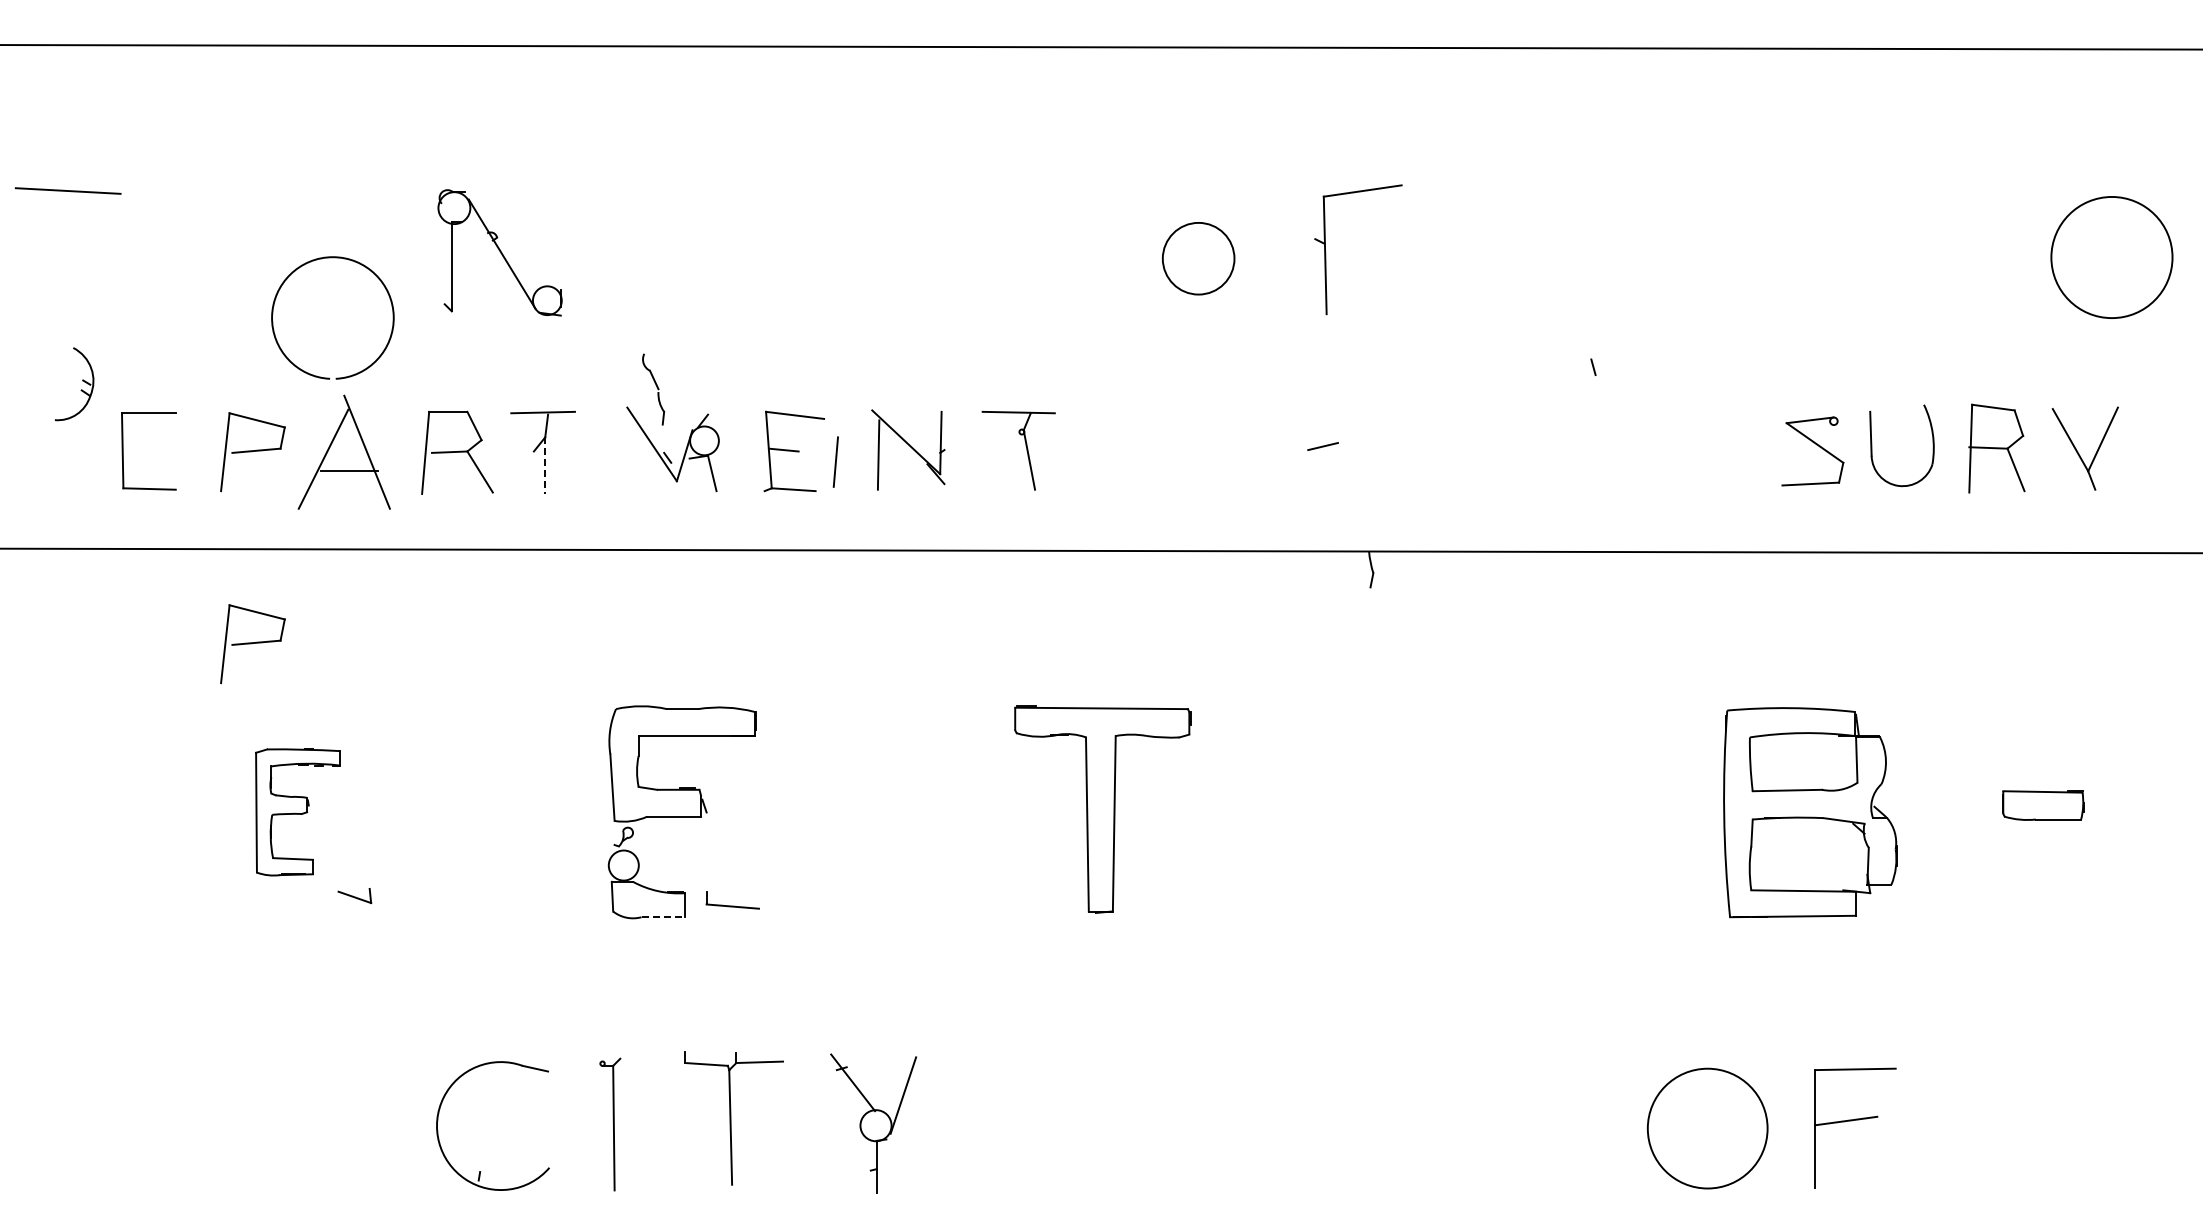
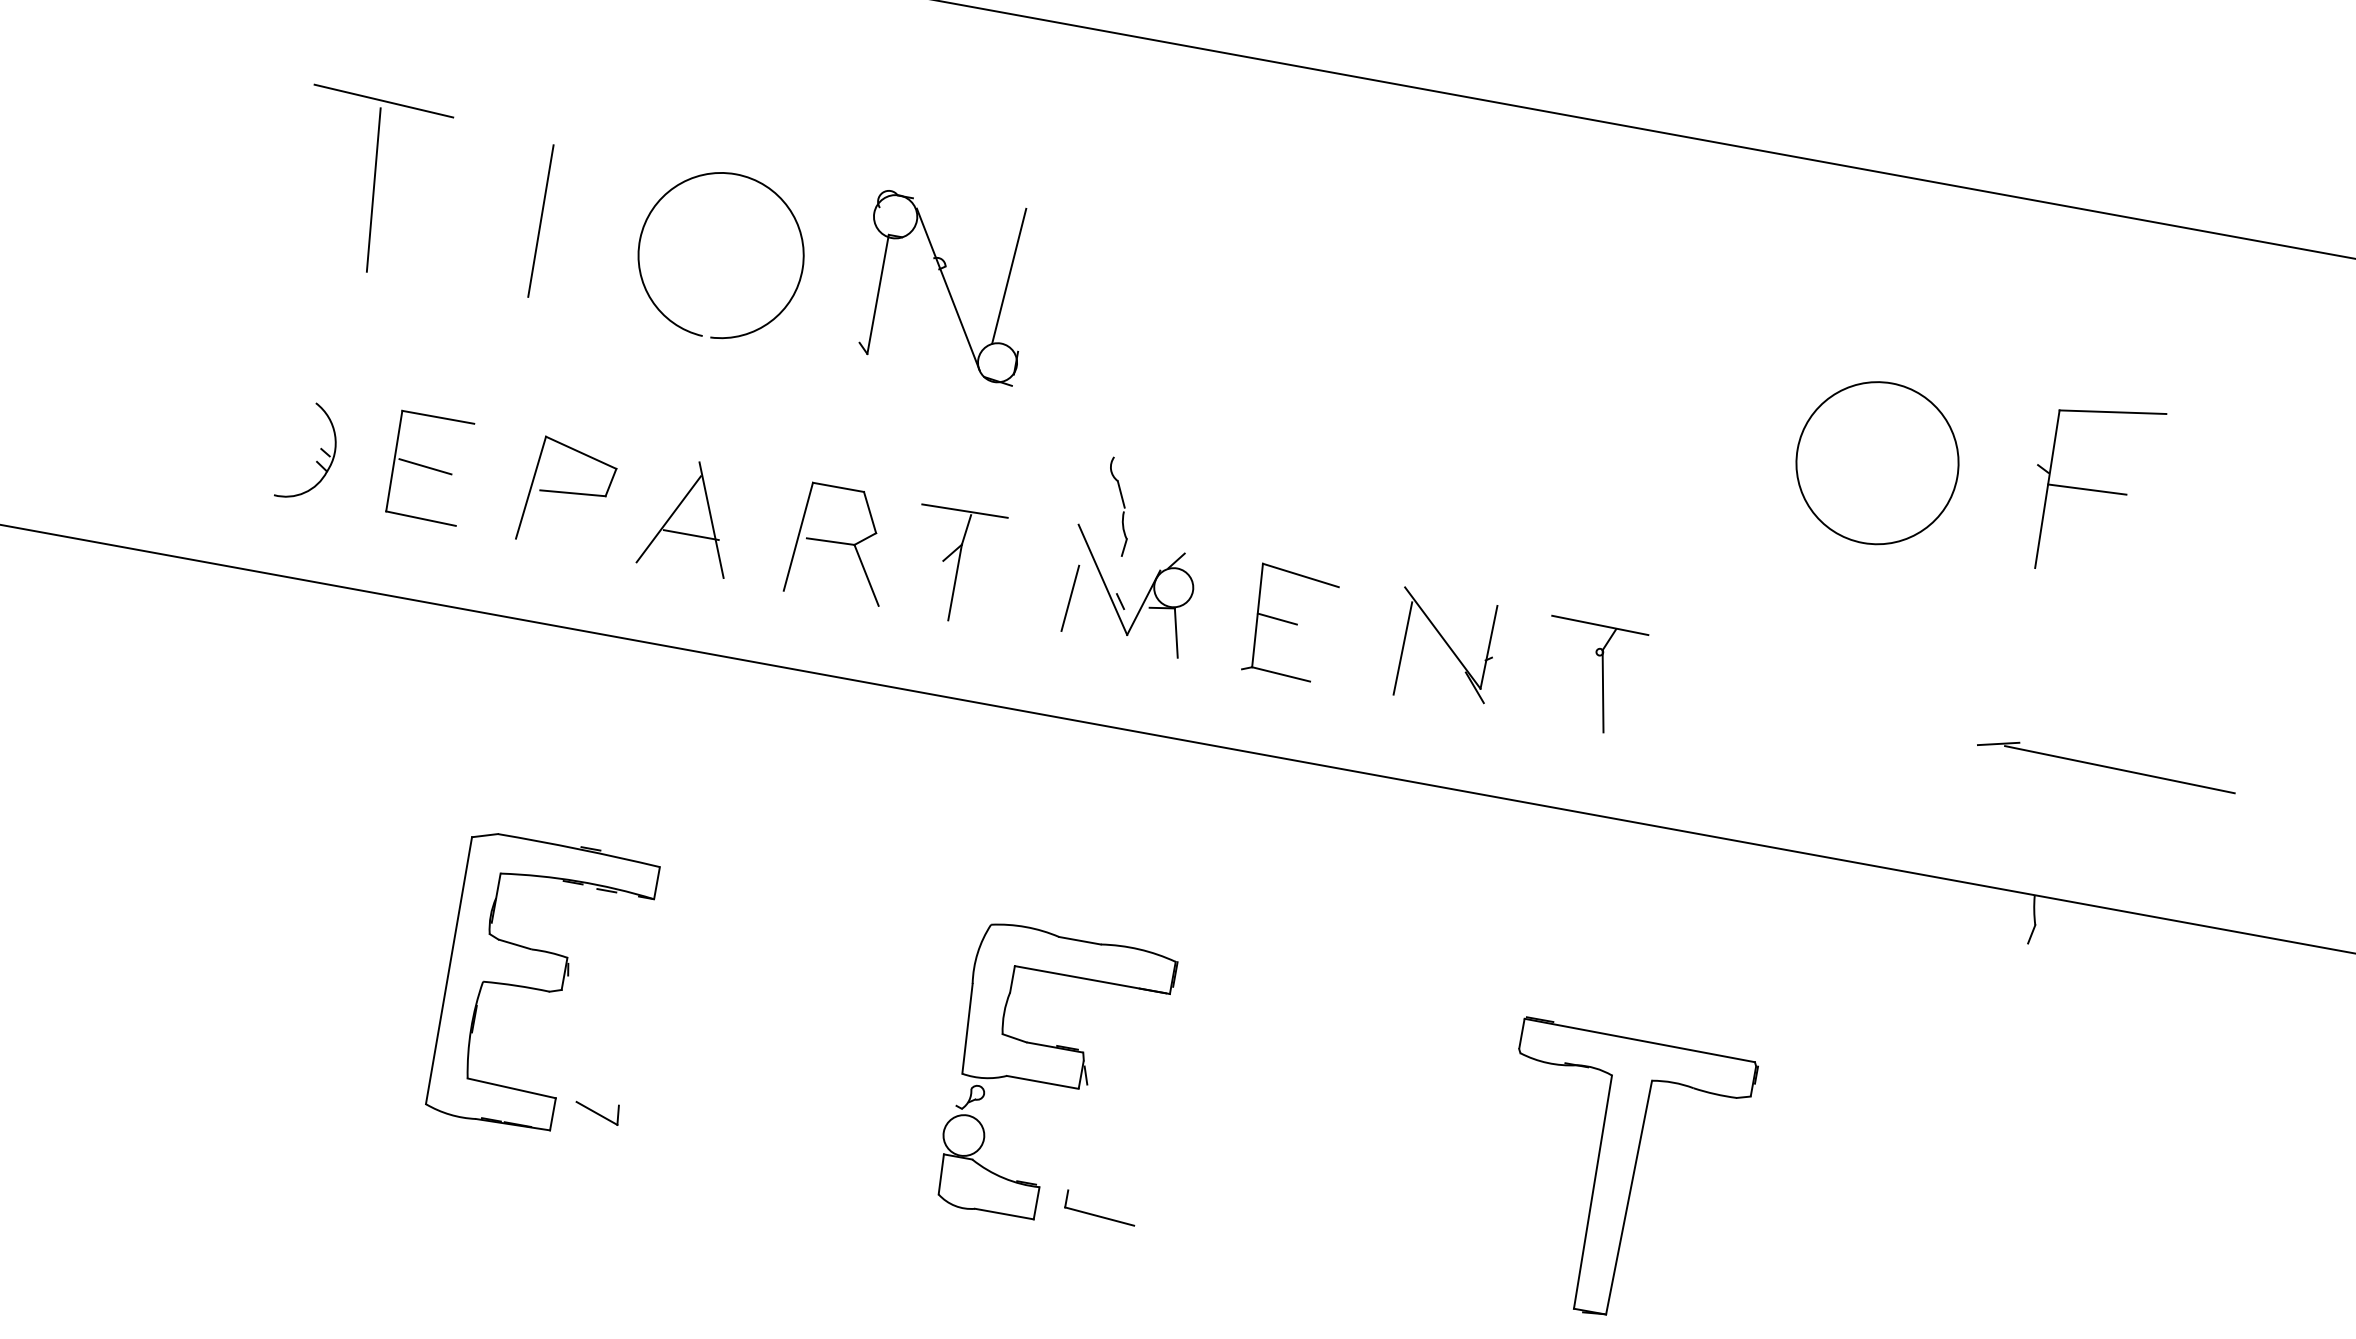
line: (544, 236) -> (1009, 276), added
line: (1354, 250) -> (2087, 489), added
line: (72, 256) -> (373, 189), added
line: (197, 257) -> (540, 220), added
circle: (1198, 258) -> (1877, 462), size x1.67
arc: (311, 262) -> (705, 176), moved
part: (80, 390) -> (315, 461), moved
line: (1414, 449) -> (2119, 769), added
line: (145, 450) -> (424, 466), added
part: (343, 451) -> (689, 515), size x0.71
line: (835, 461) -> (1069, 597), moved
line: (545, 466) -> (955, 583), dashed -> solid
part: (252, 644) -> (521, 751), removed
part: (297, 811) -> (541, 984), size x1.67
line: (663, 917) -> (1004, 1214), dashed -> solid

